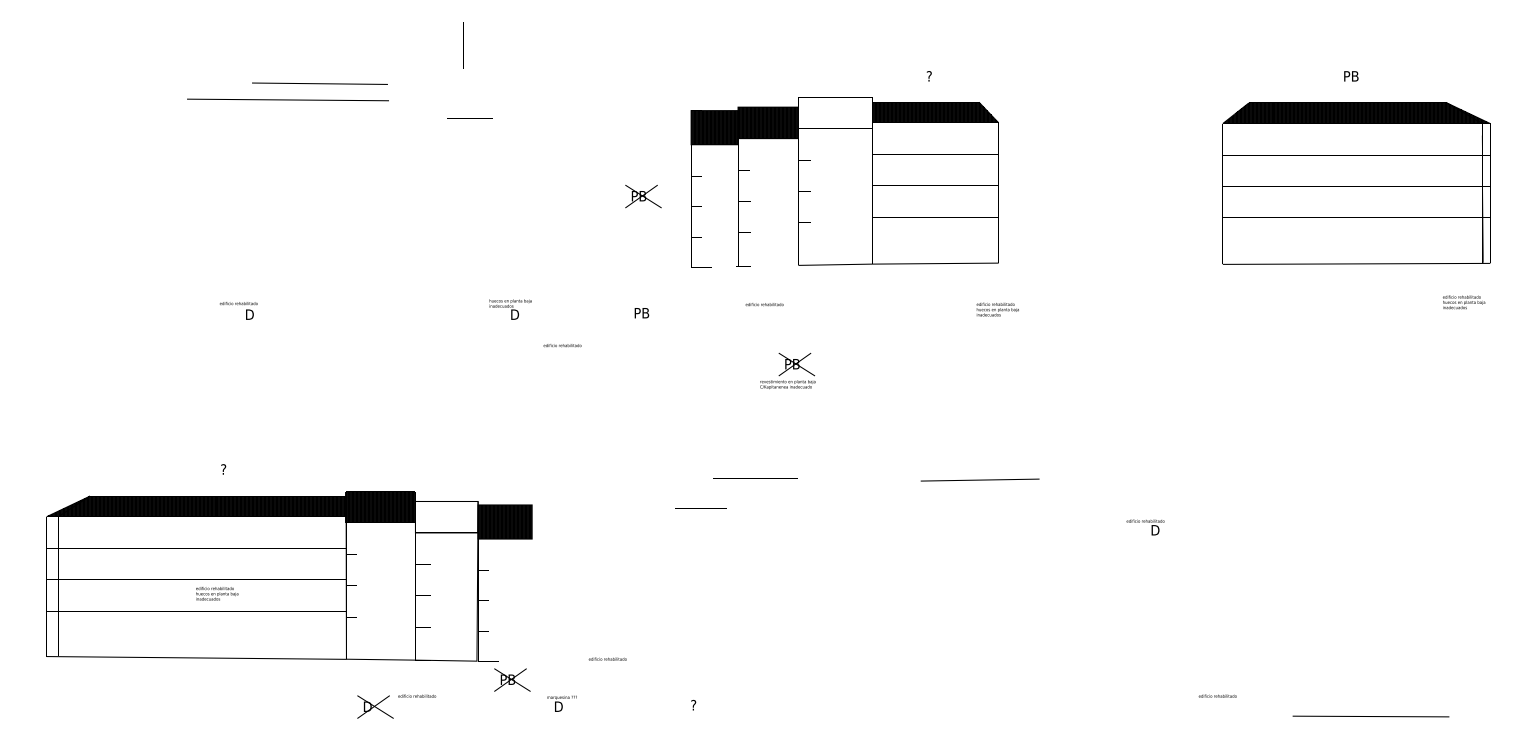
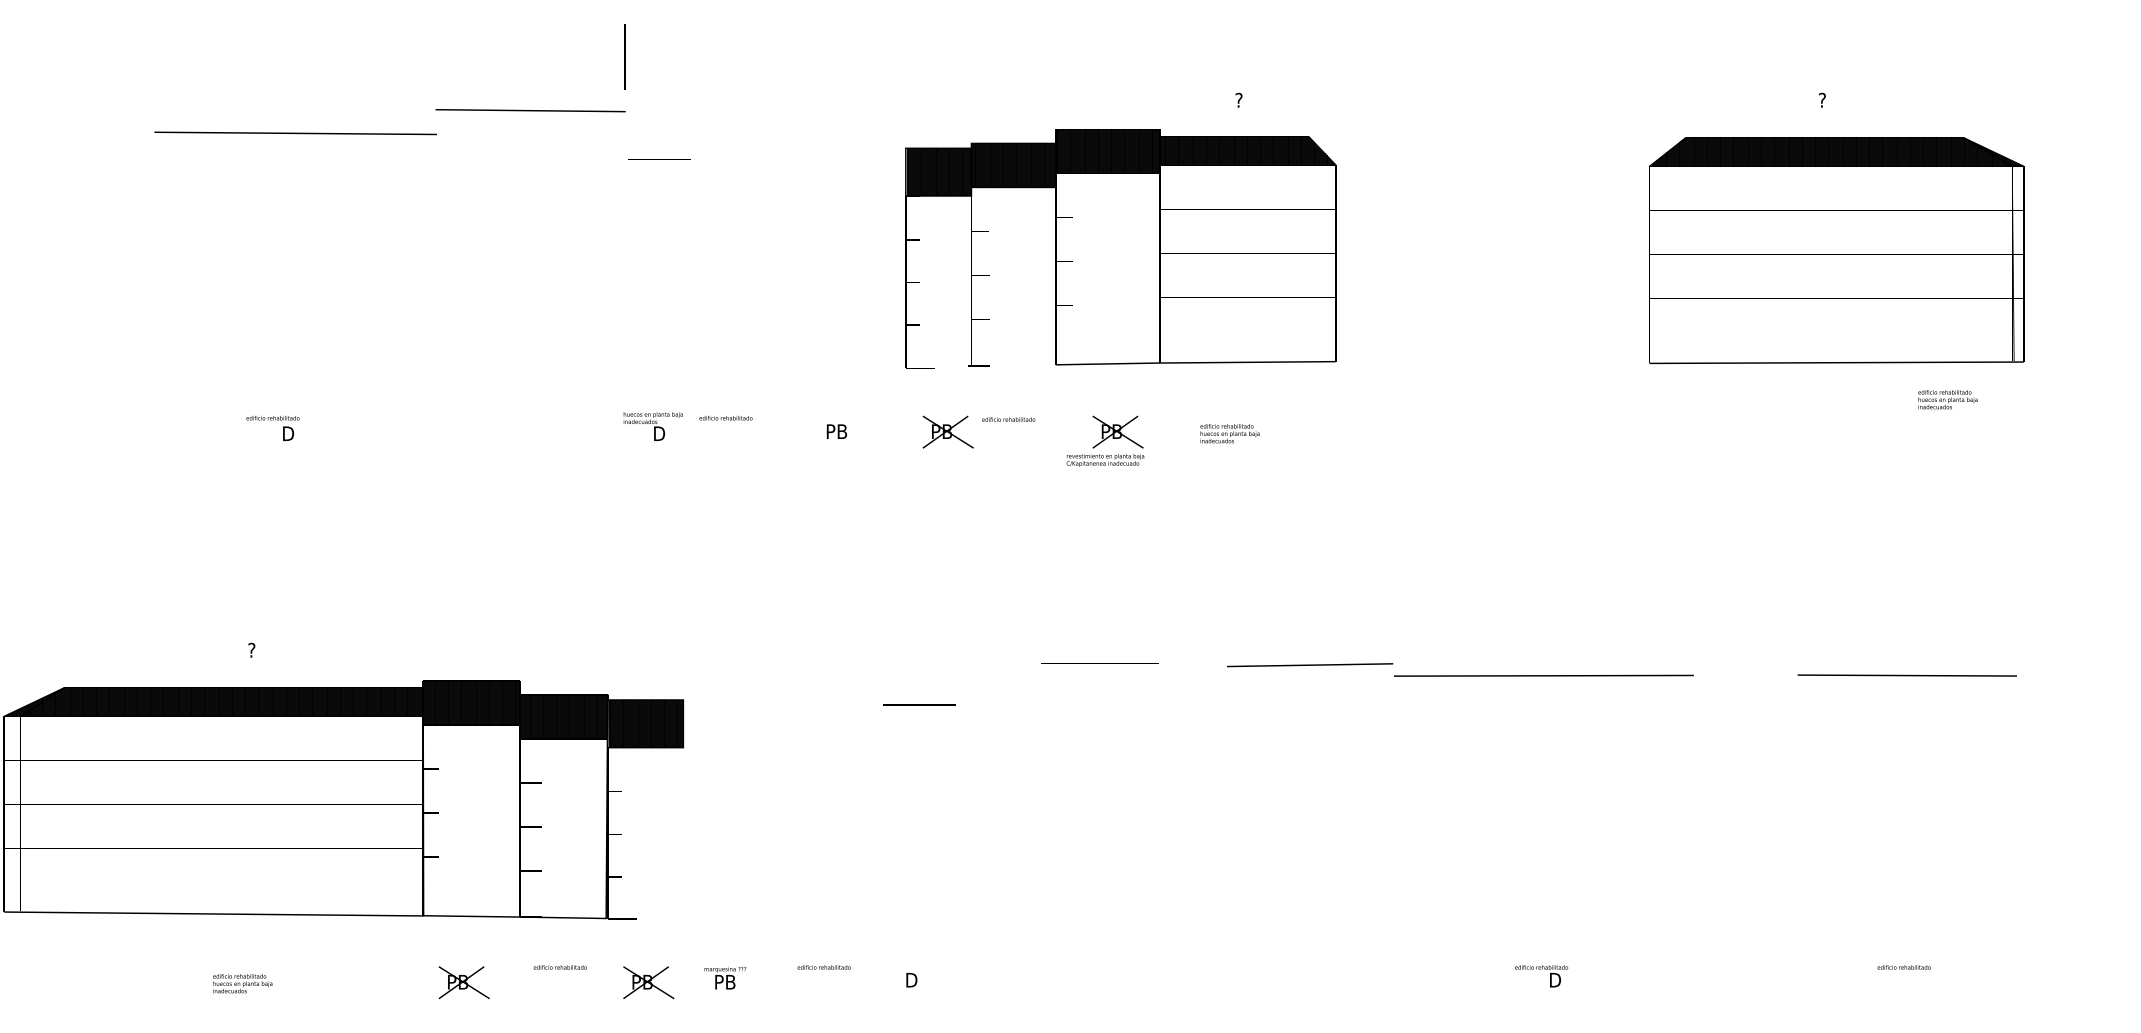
line: (463, 45) -> (625, 57), moved
text: (1350, 76) -> (1828, 100), PB -> ?
line: (319, 83) -> (529, 110), moved
line: (287, 99) -> (294, 132), moved
hatch: (835, 112) -> (1107, 150), added
line: (469, 118) -> (658, 159), moved
text: (643, 196) -> (948, 432), moved
text: (1464, 302) -> (1948, 399), moved
text: (997, 309) -> (1229, 433), moved
text: (562, 345) -> (725, 418), moved
text: (787, 371) -> (1104, 441), moved
line: (755, 478) -> (1099, 662), moved
line: (1147, 487) -> (1544, 675), added
hatch: (446, 516) -> (563, 716), added
text: (1145, 527) -> (1541, 976), moved
text: (217, 593) -> (243, 983), moved
text: (607, 658) -> (823, 966), moved
text: (512, 679) -> (648, 981), moved
text: (417, 695) -> (560, 966), moved
text: (1217, 695) -> (1903, 966), moved
text: (695, 704) -> (911, 979), ? -> D
text: (371, 706) -> (458, 981), D -> PB
text: (562, 706) -> (725, 981), D -> PB
line: (1370, 716) -> (1906, 675), moved

